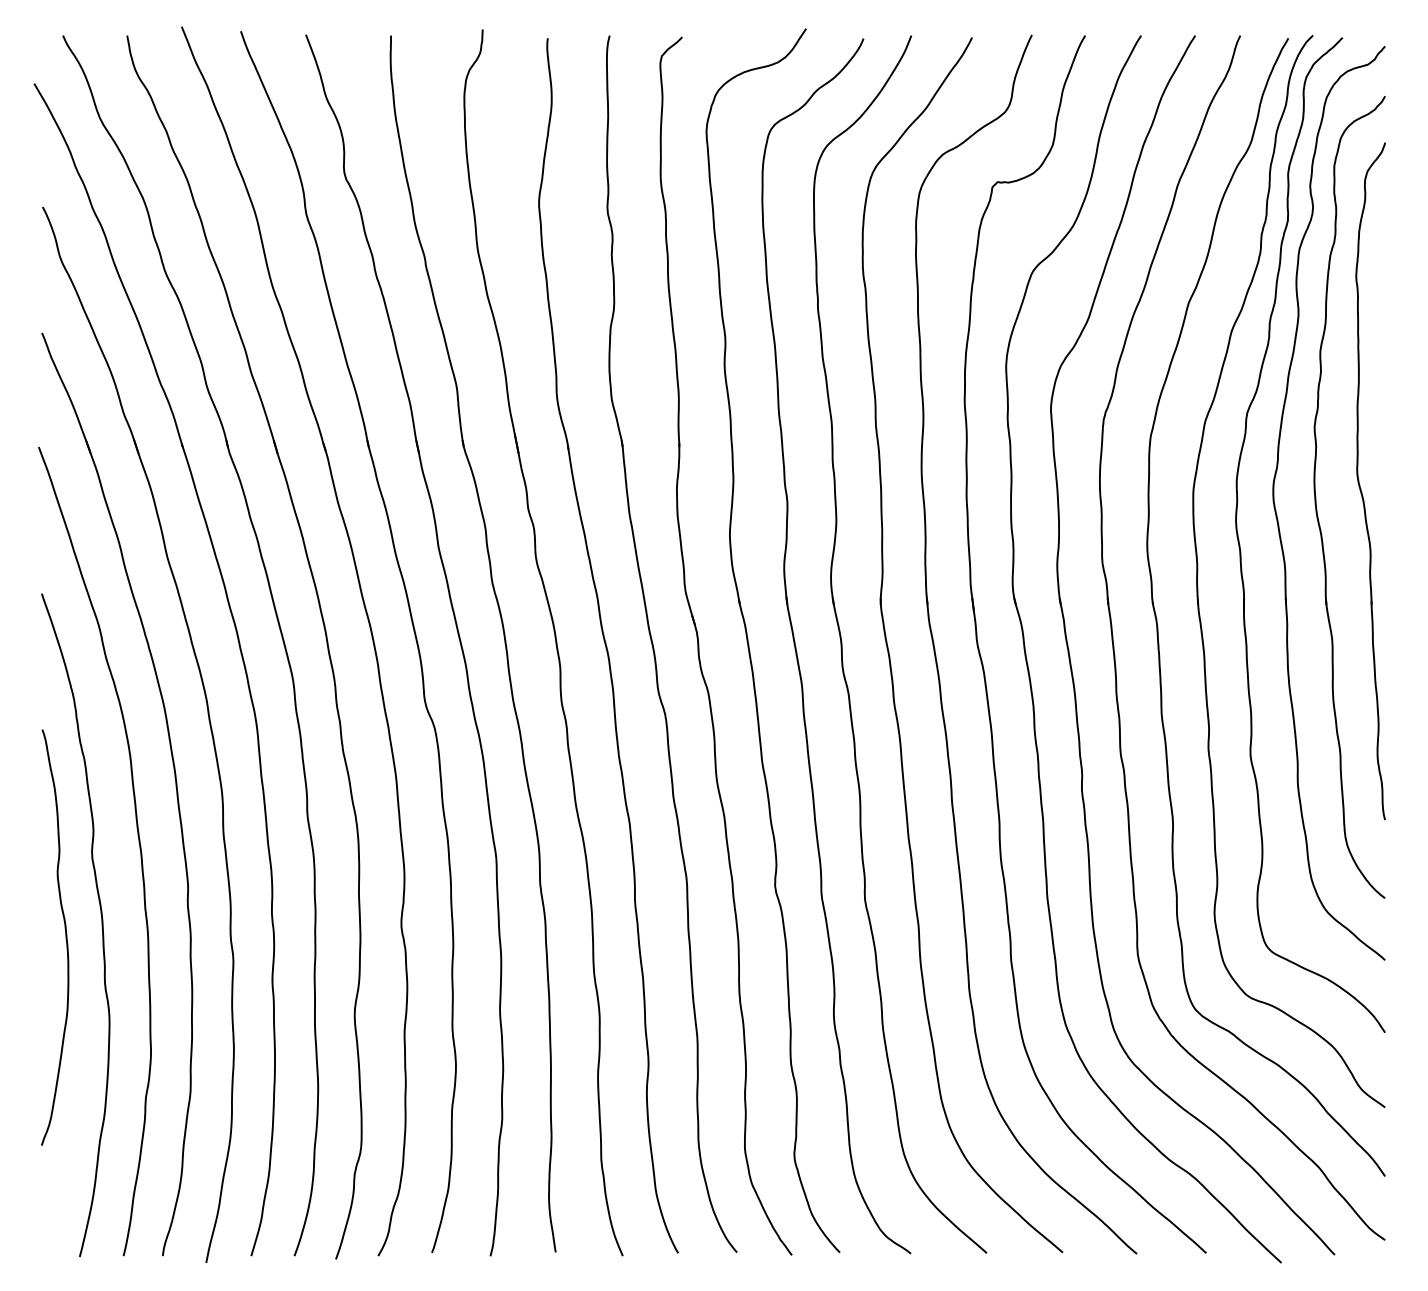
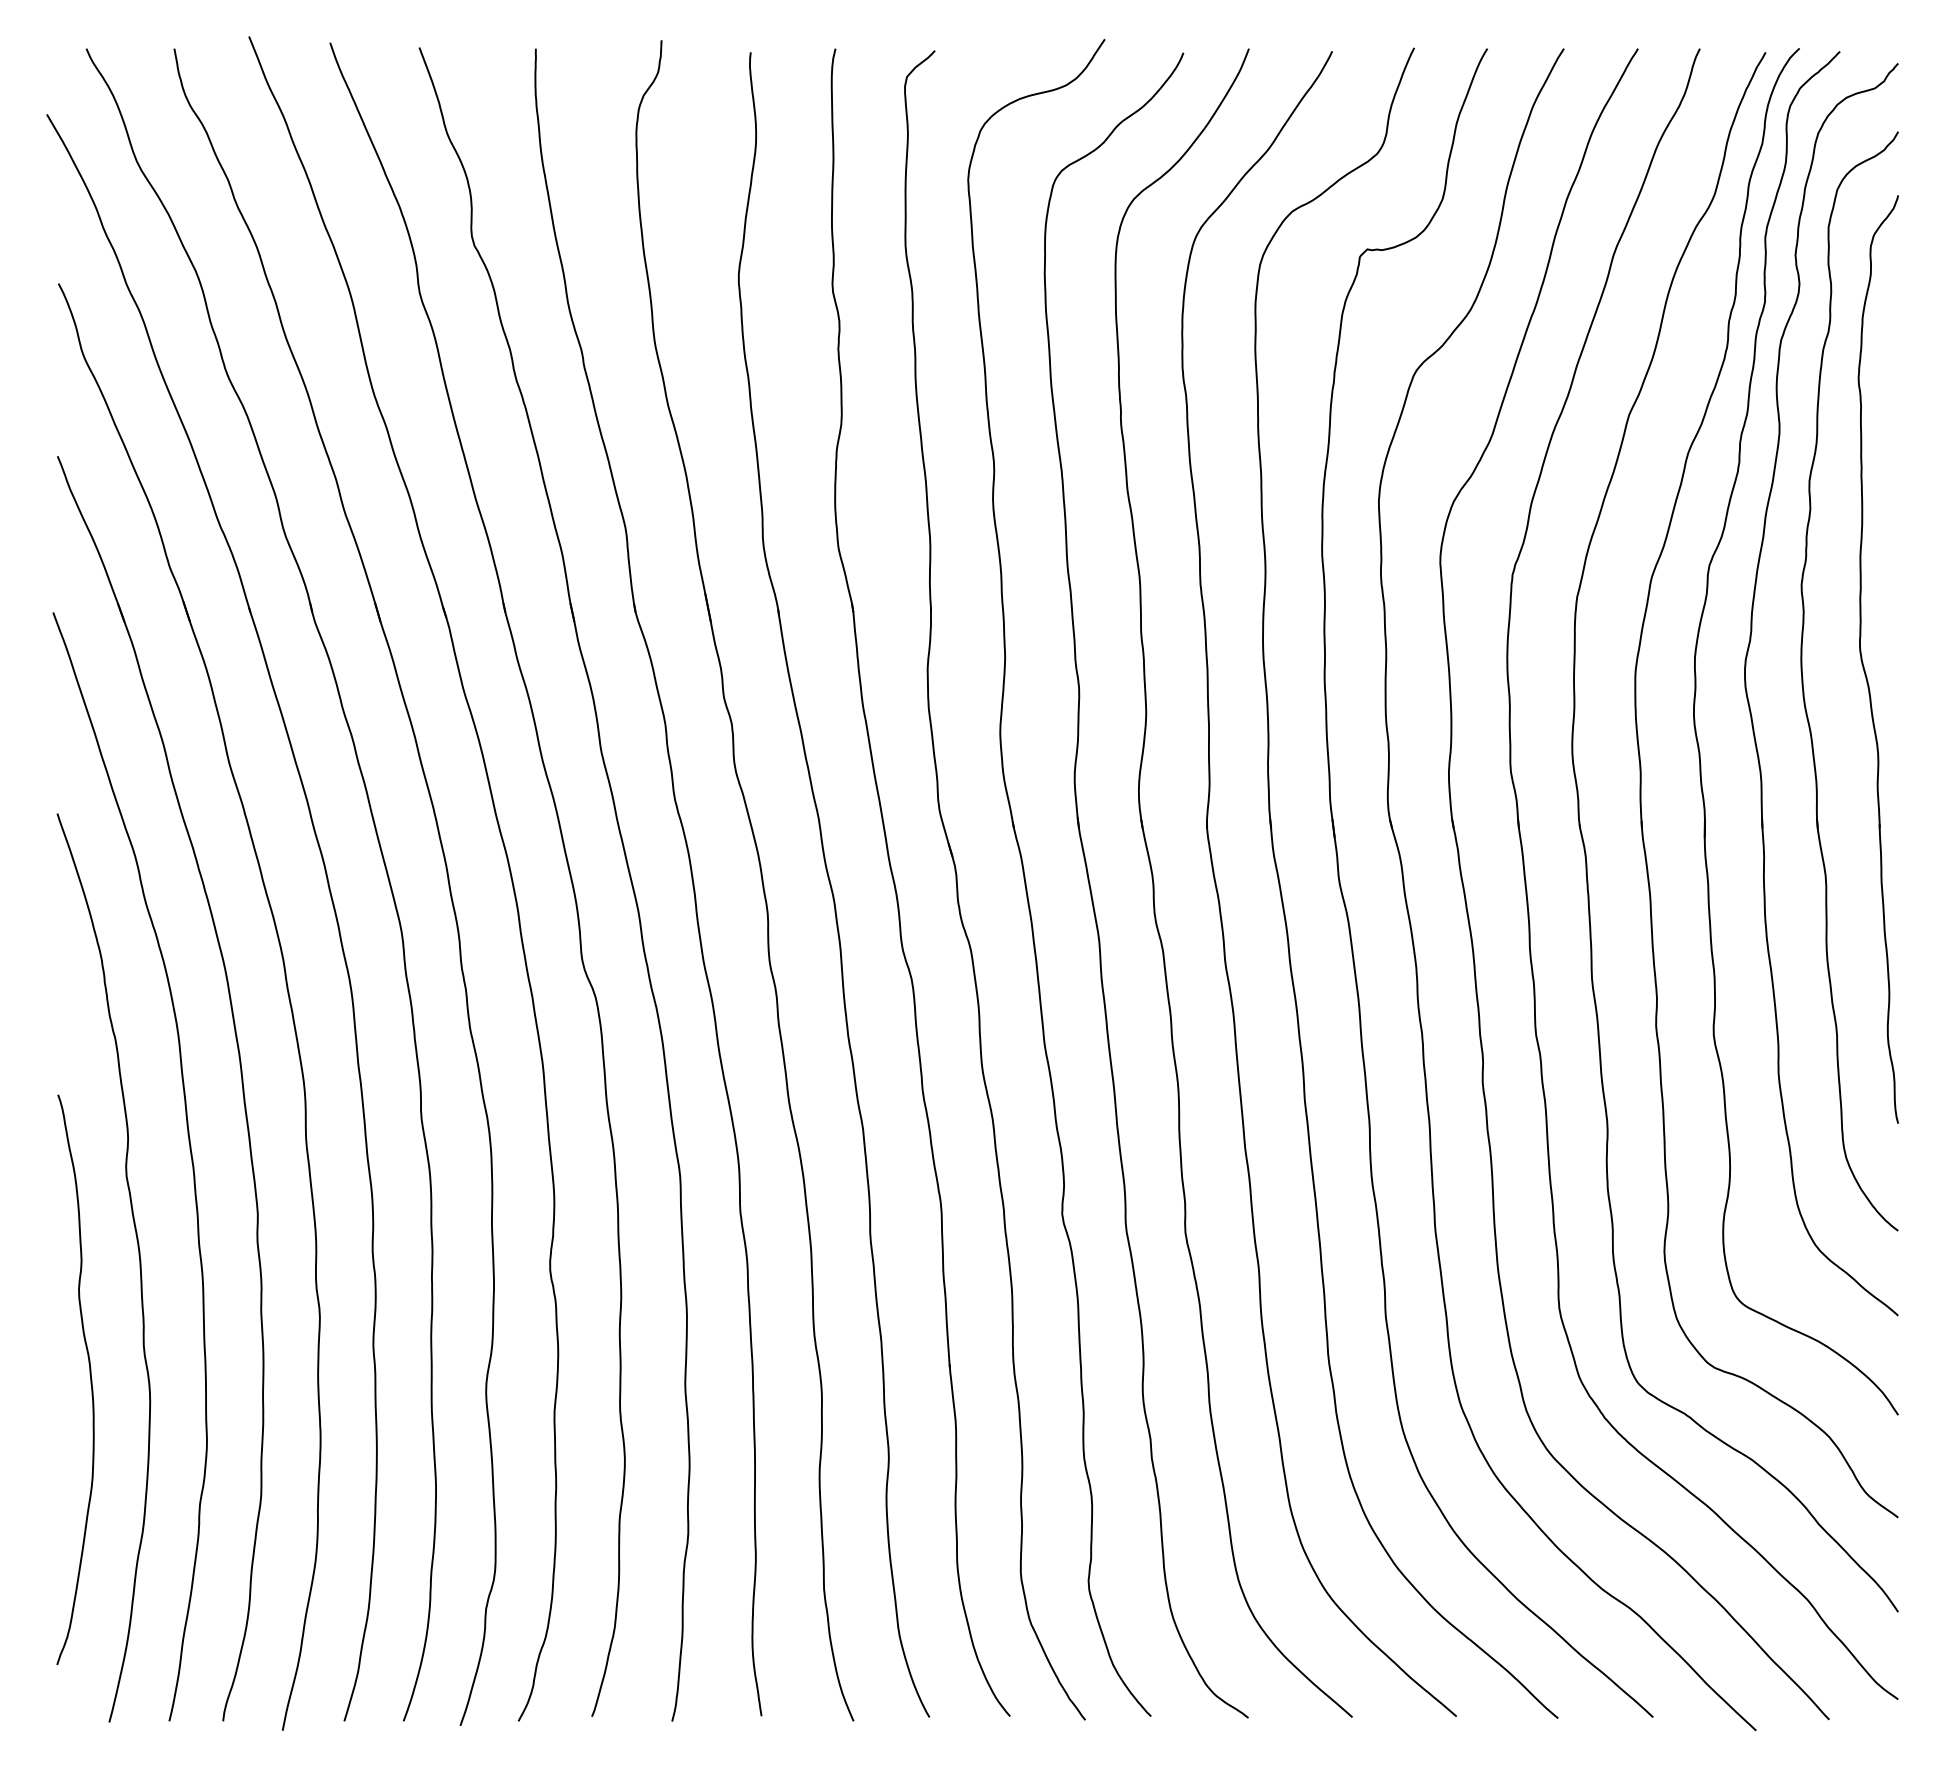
curve: (65, 933) -> (89, 1374), moved

